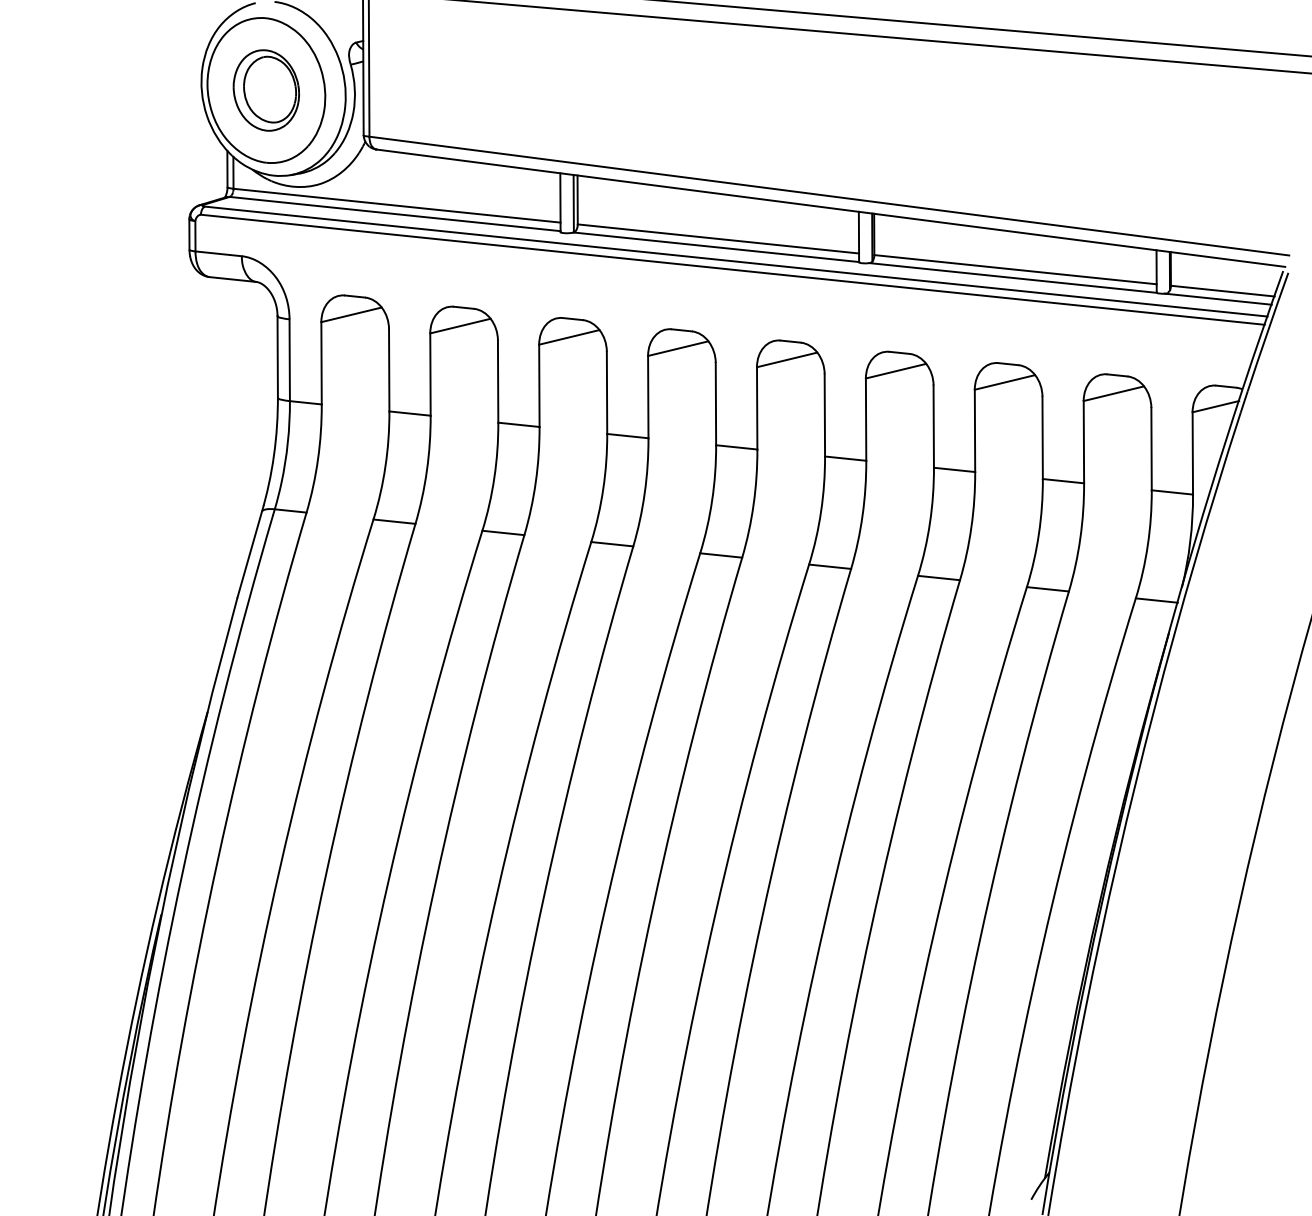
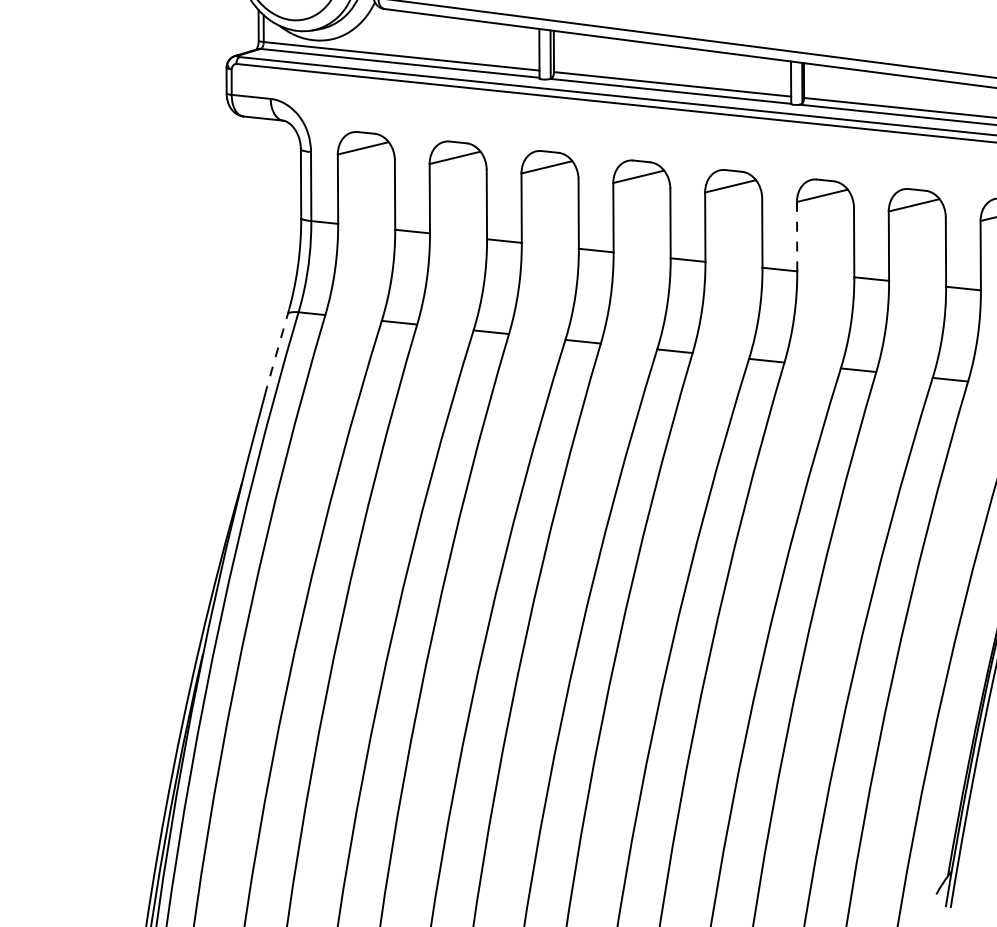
line: (866, 419) -> (797, 236), solid -> dashed
line: (250, 551) -> (278, 347), solid -> dashed

